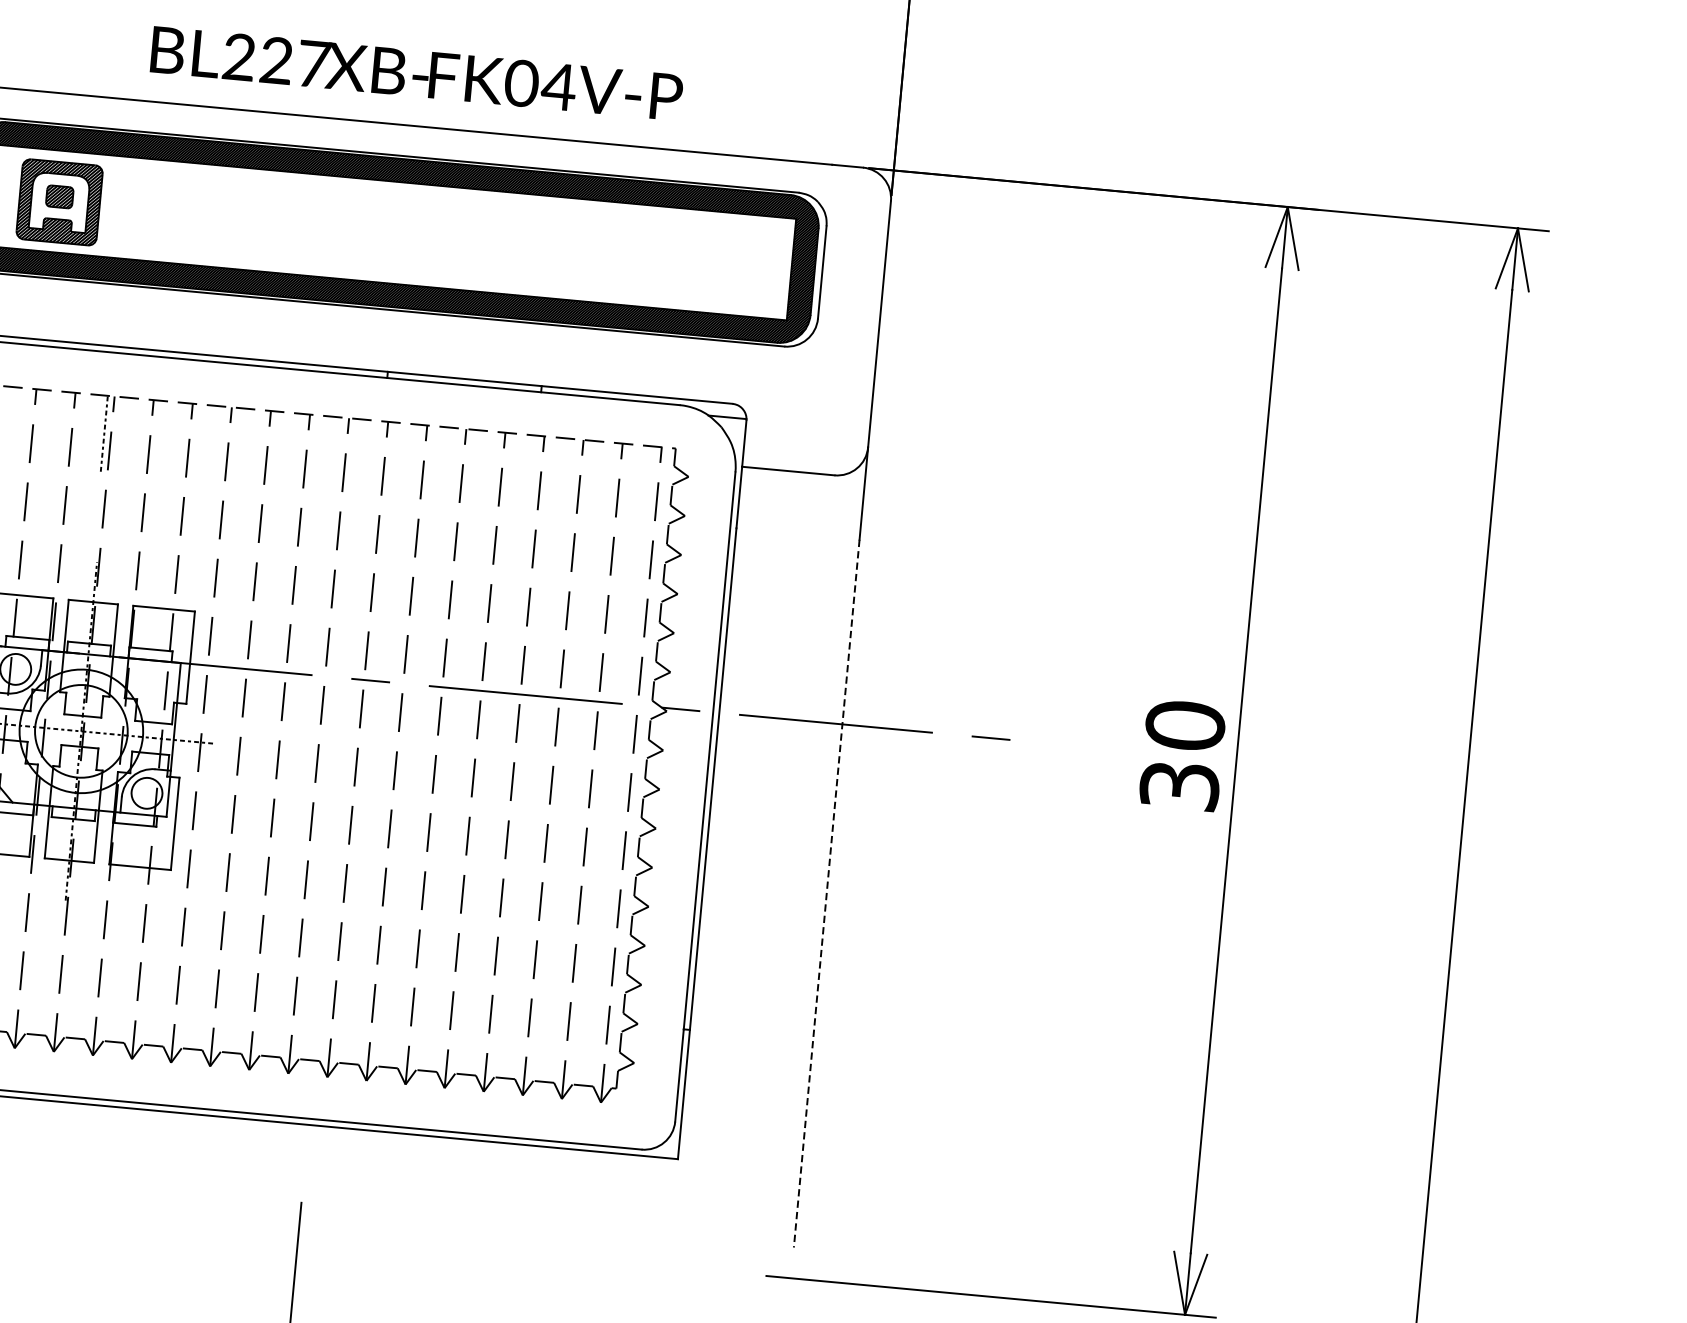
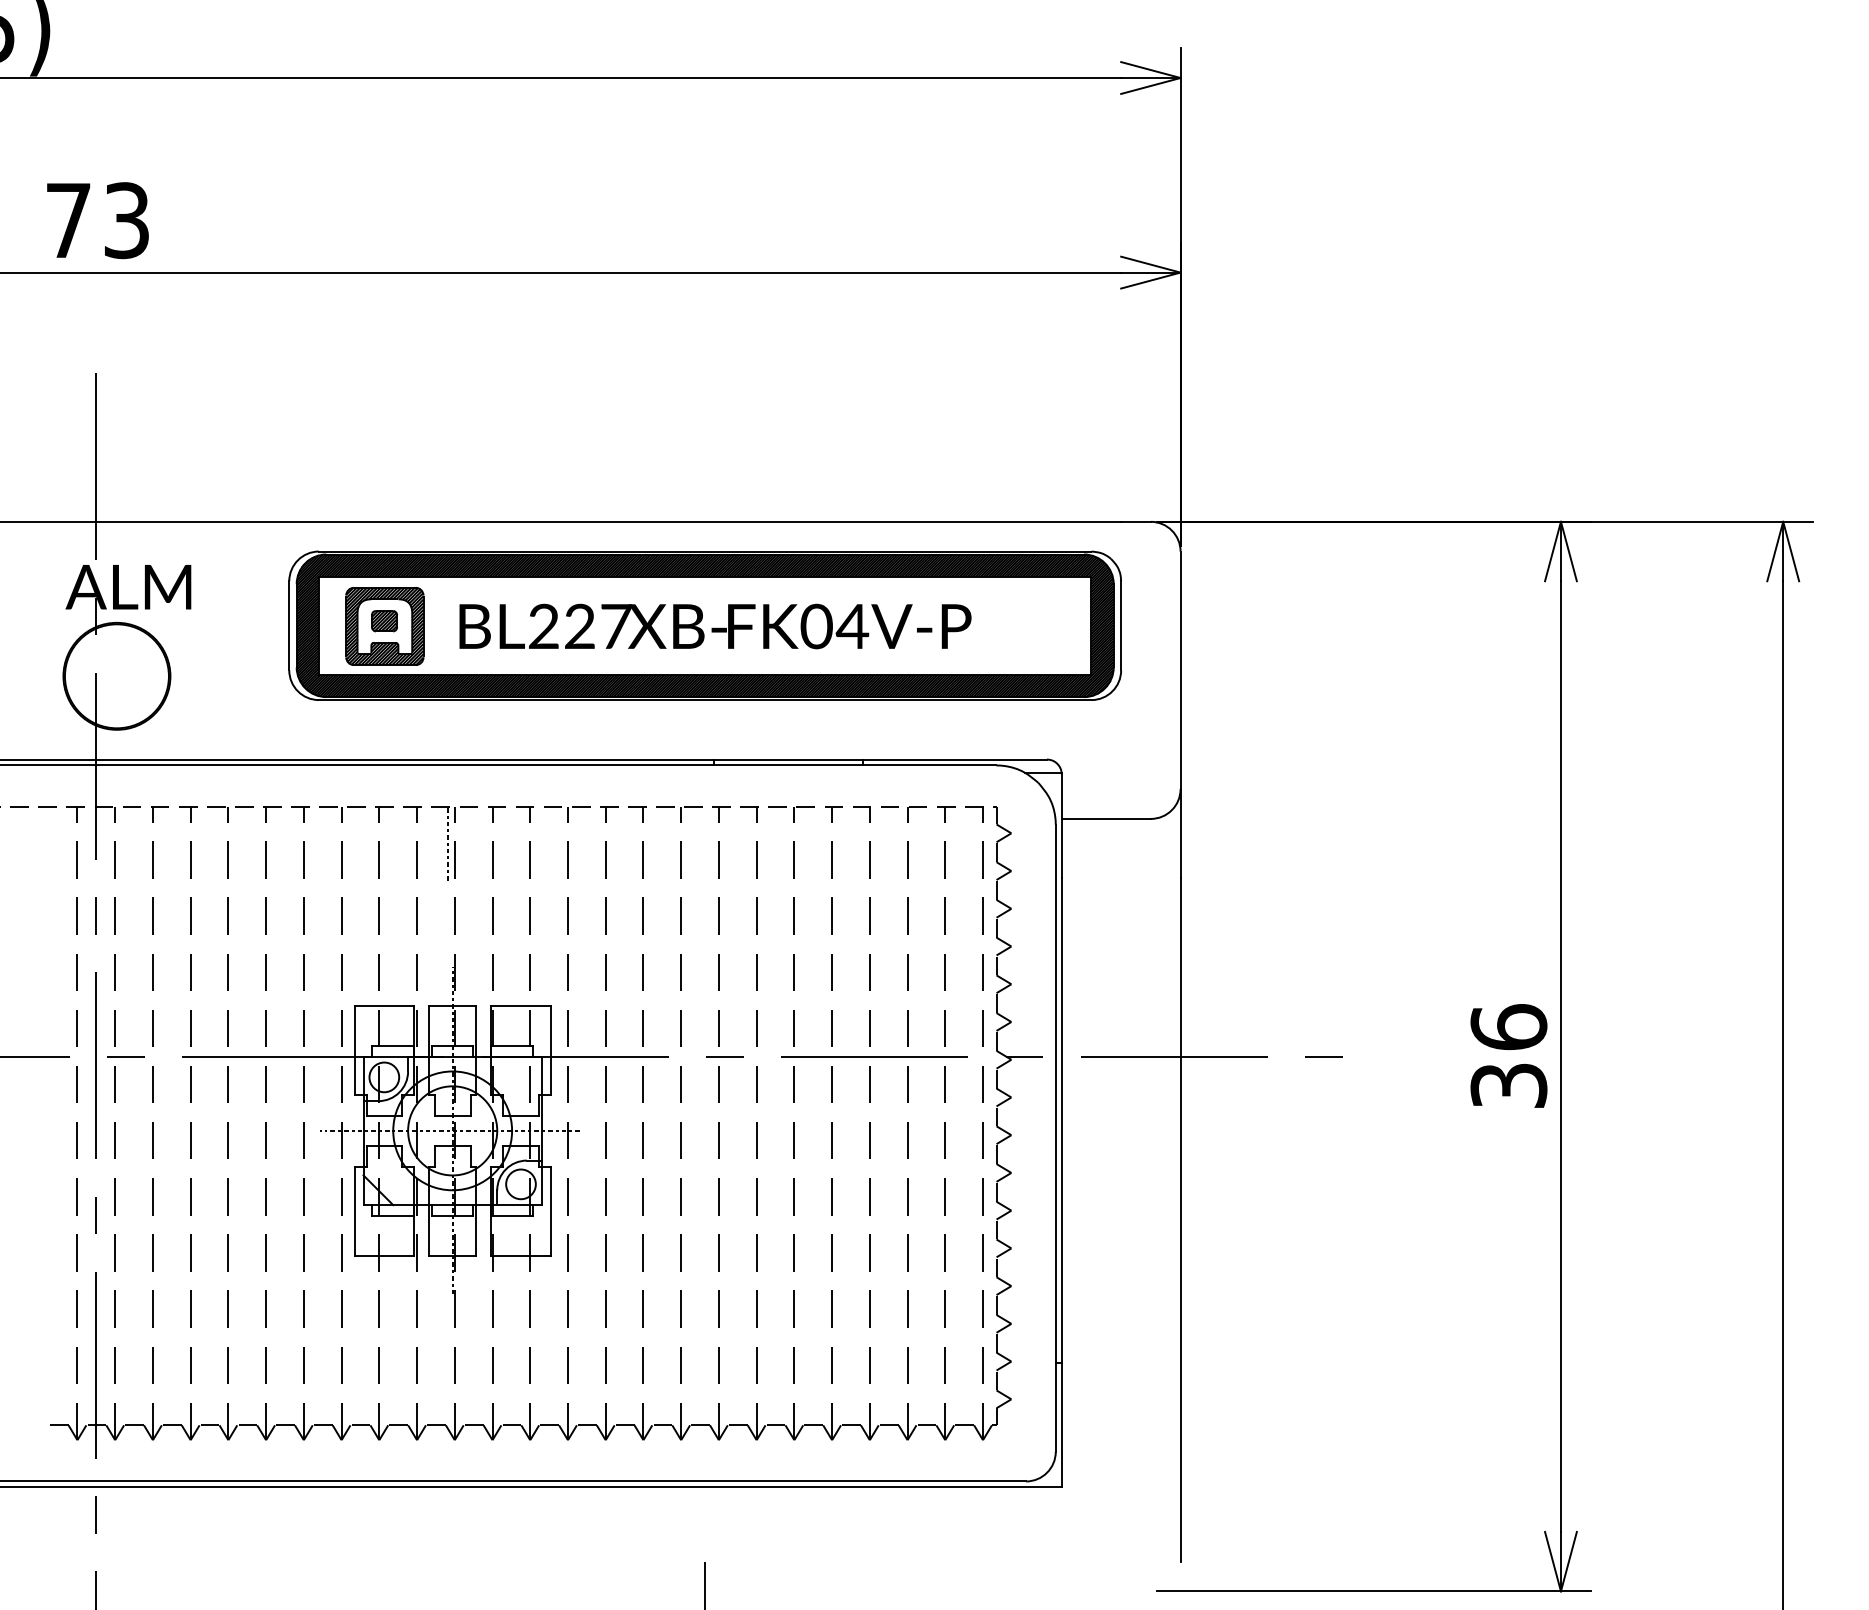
text: (416, 73) -> (715, 626), moved
text: (1184, 725) -> (1508, 1027), 30 -> 36
line: (826, 894) -> (1180, 1220), dashed -> solid

